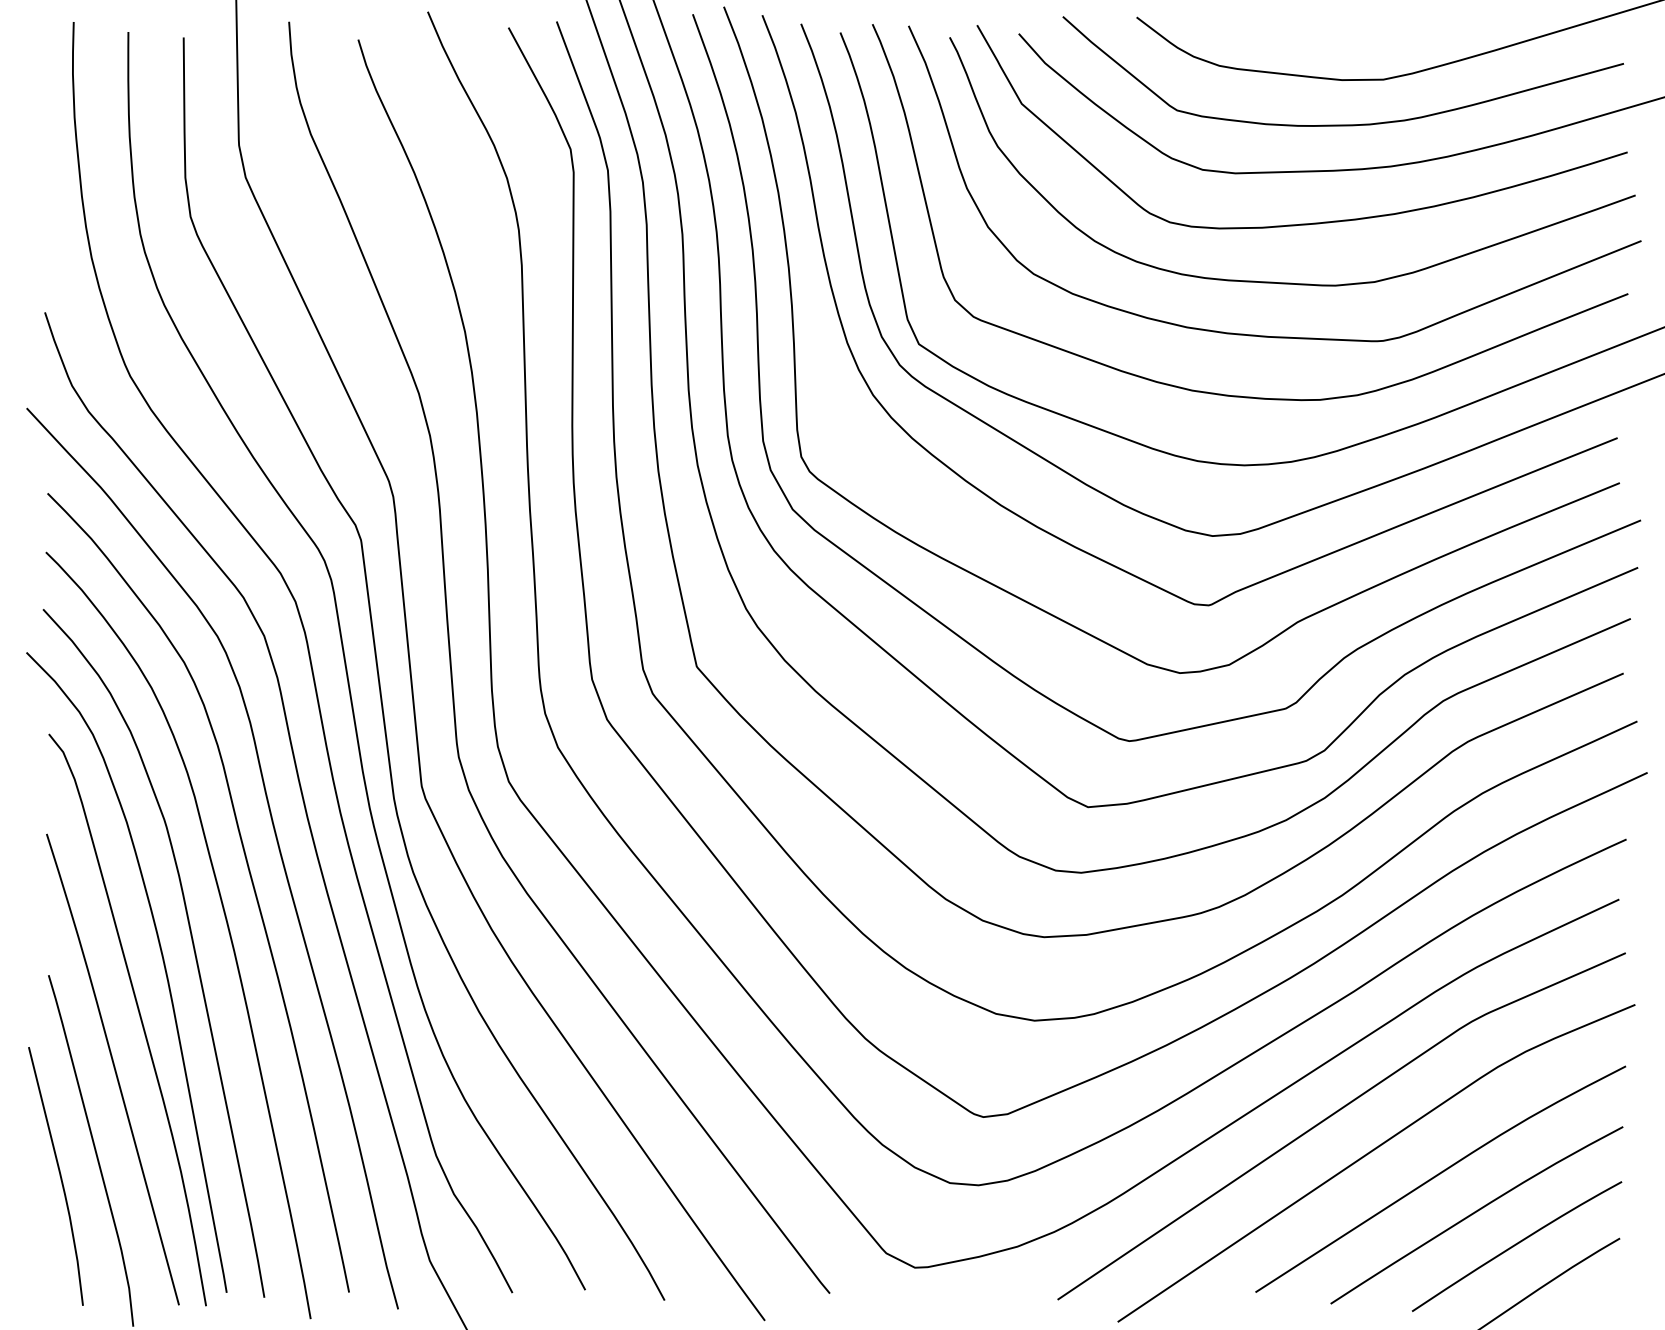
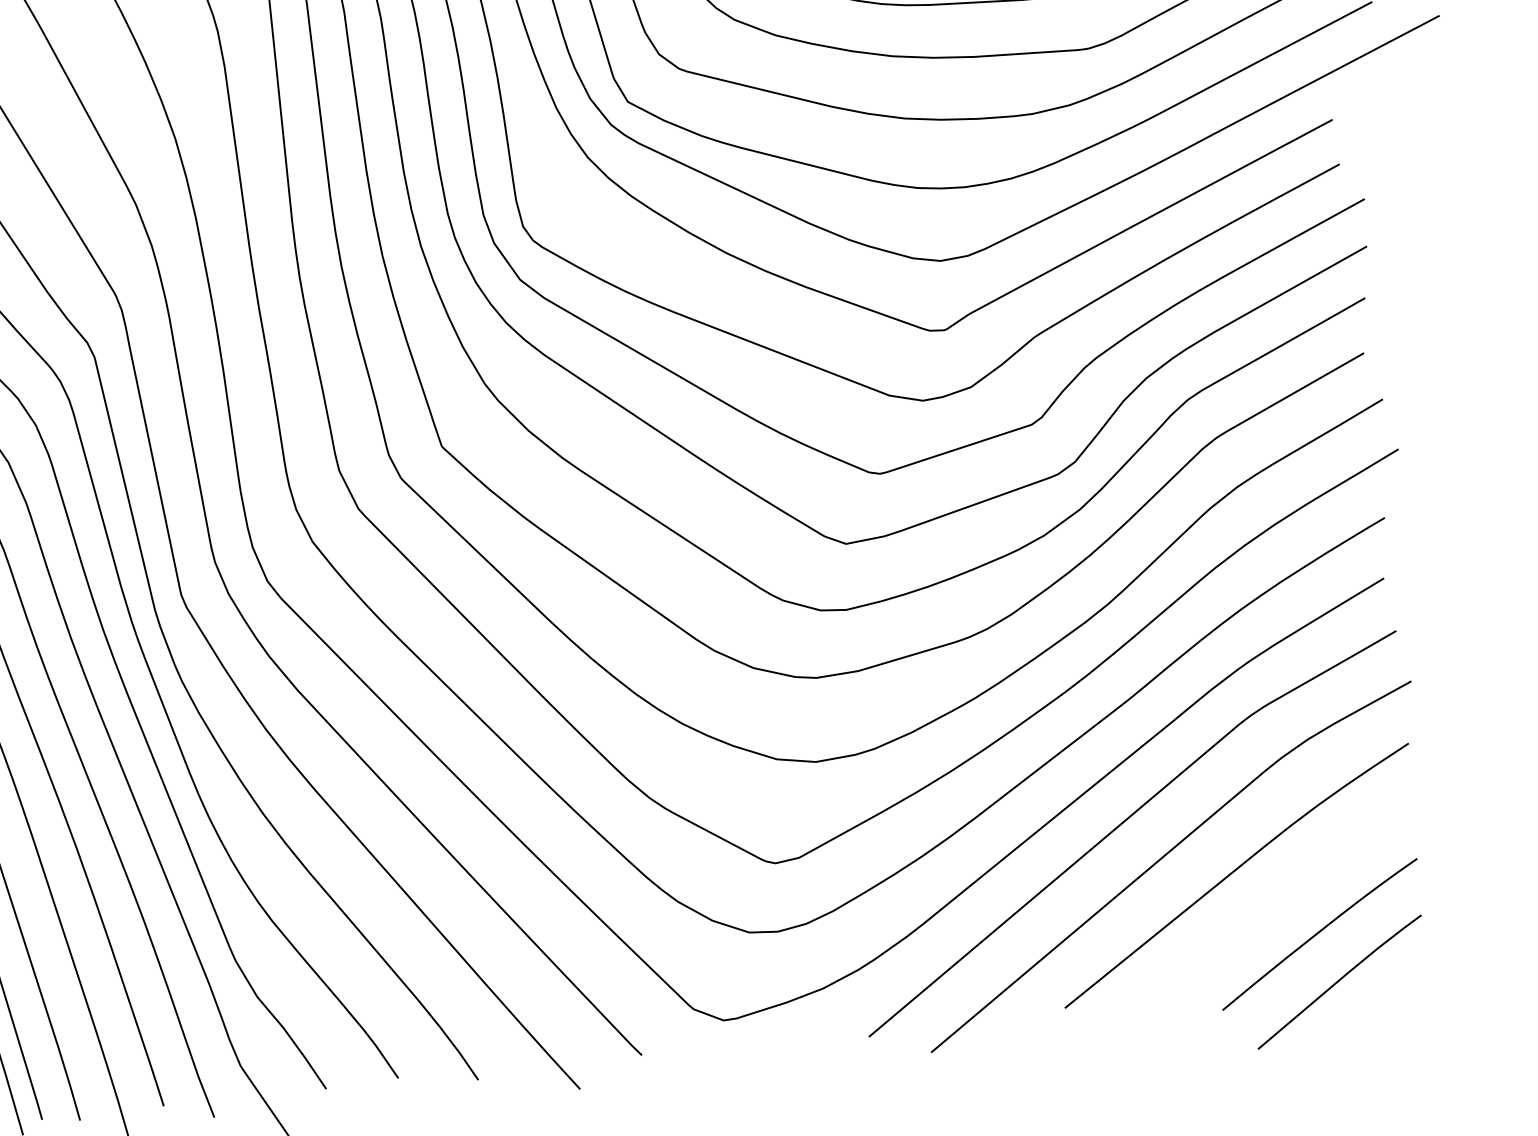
curve: (1475, 1213) -> (1275, 906), removed

